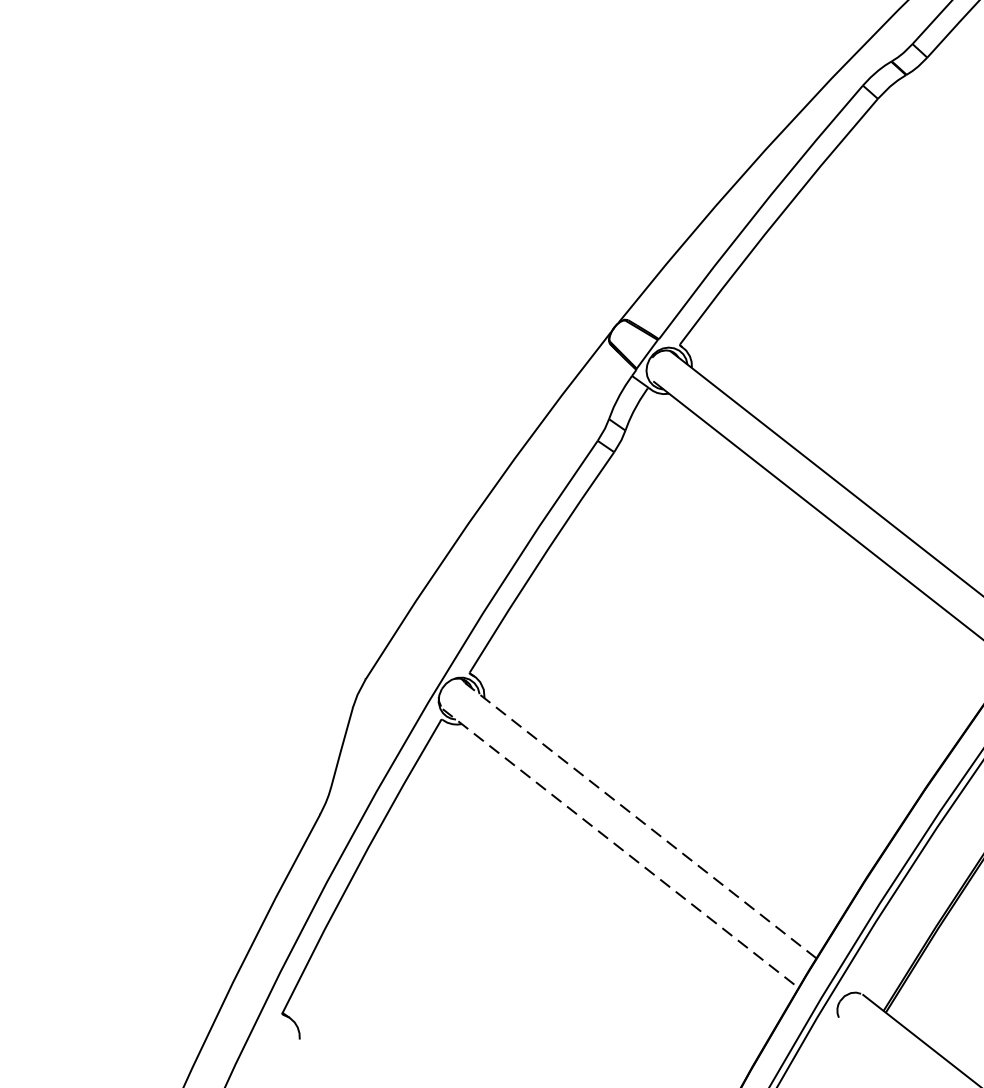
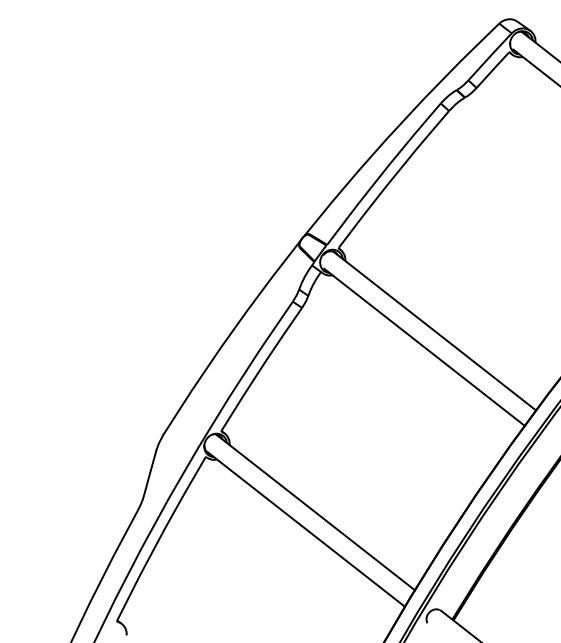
line: (638, 818) -> (315, 512), dashed -> solid
line: (622, 849) -> (306, 529), dashed -> solid

